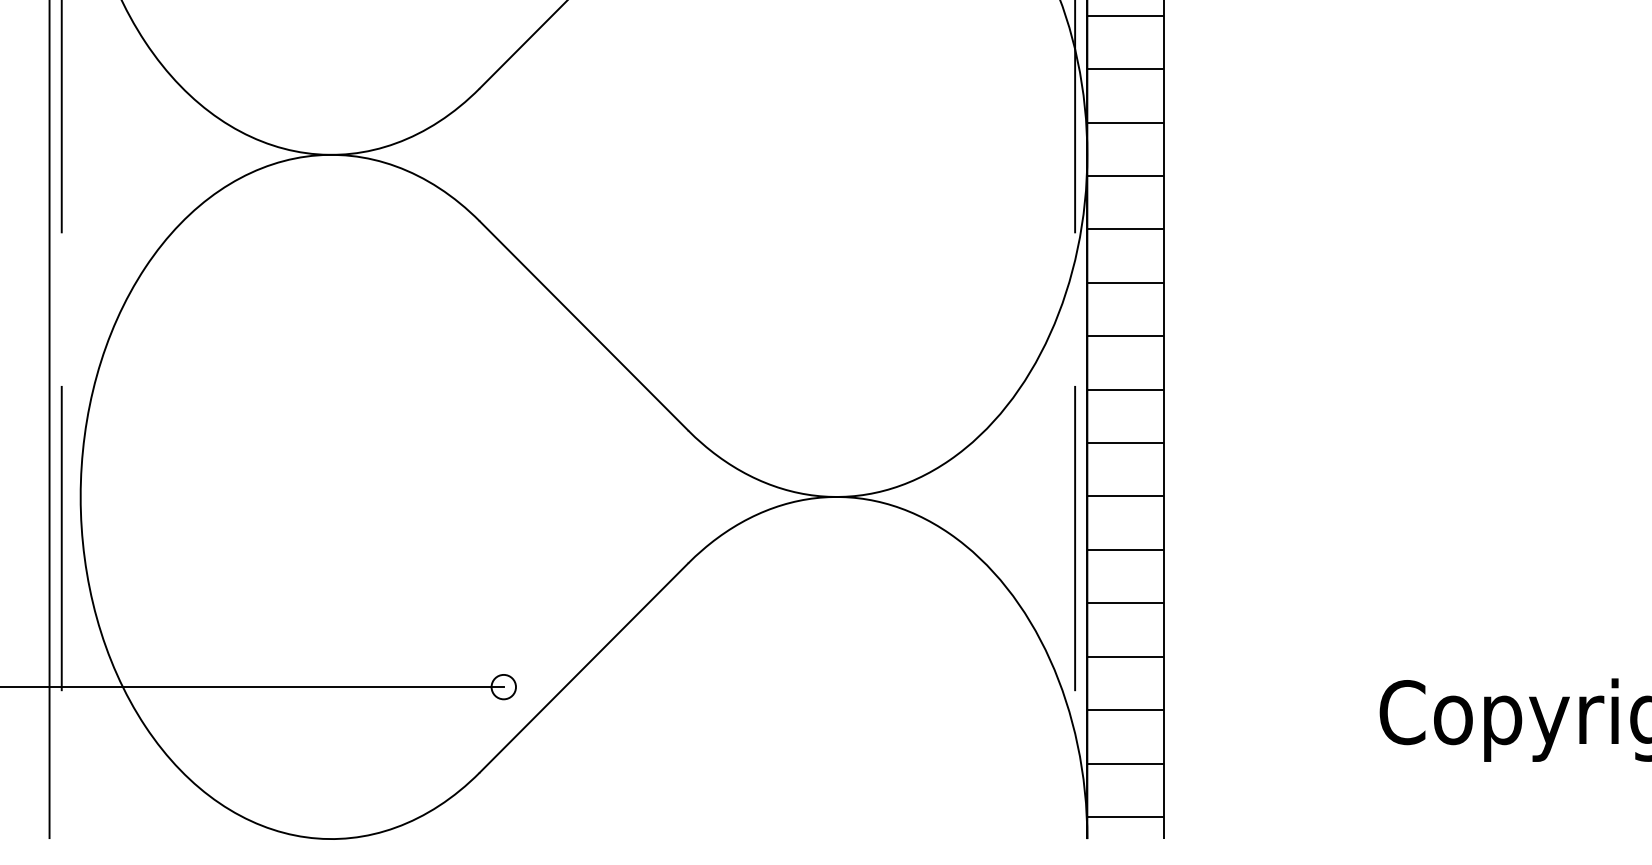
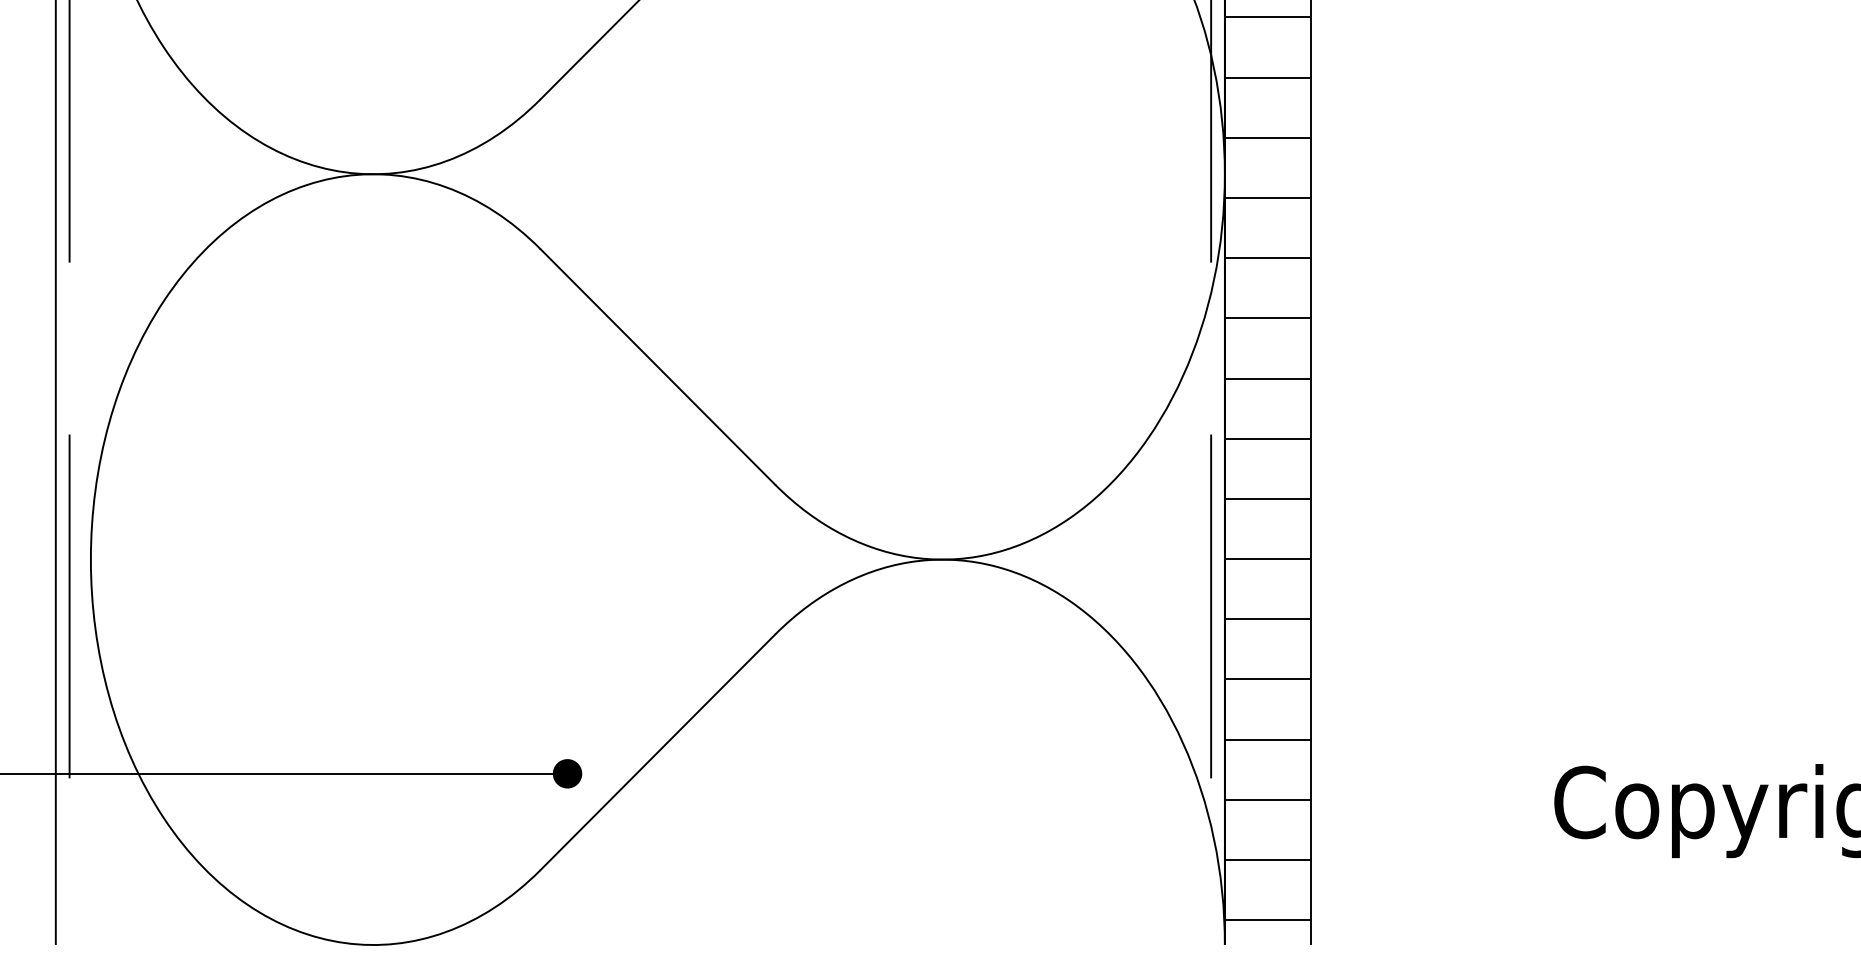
fill: (503, 686) -> (567, 773), added

